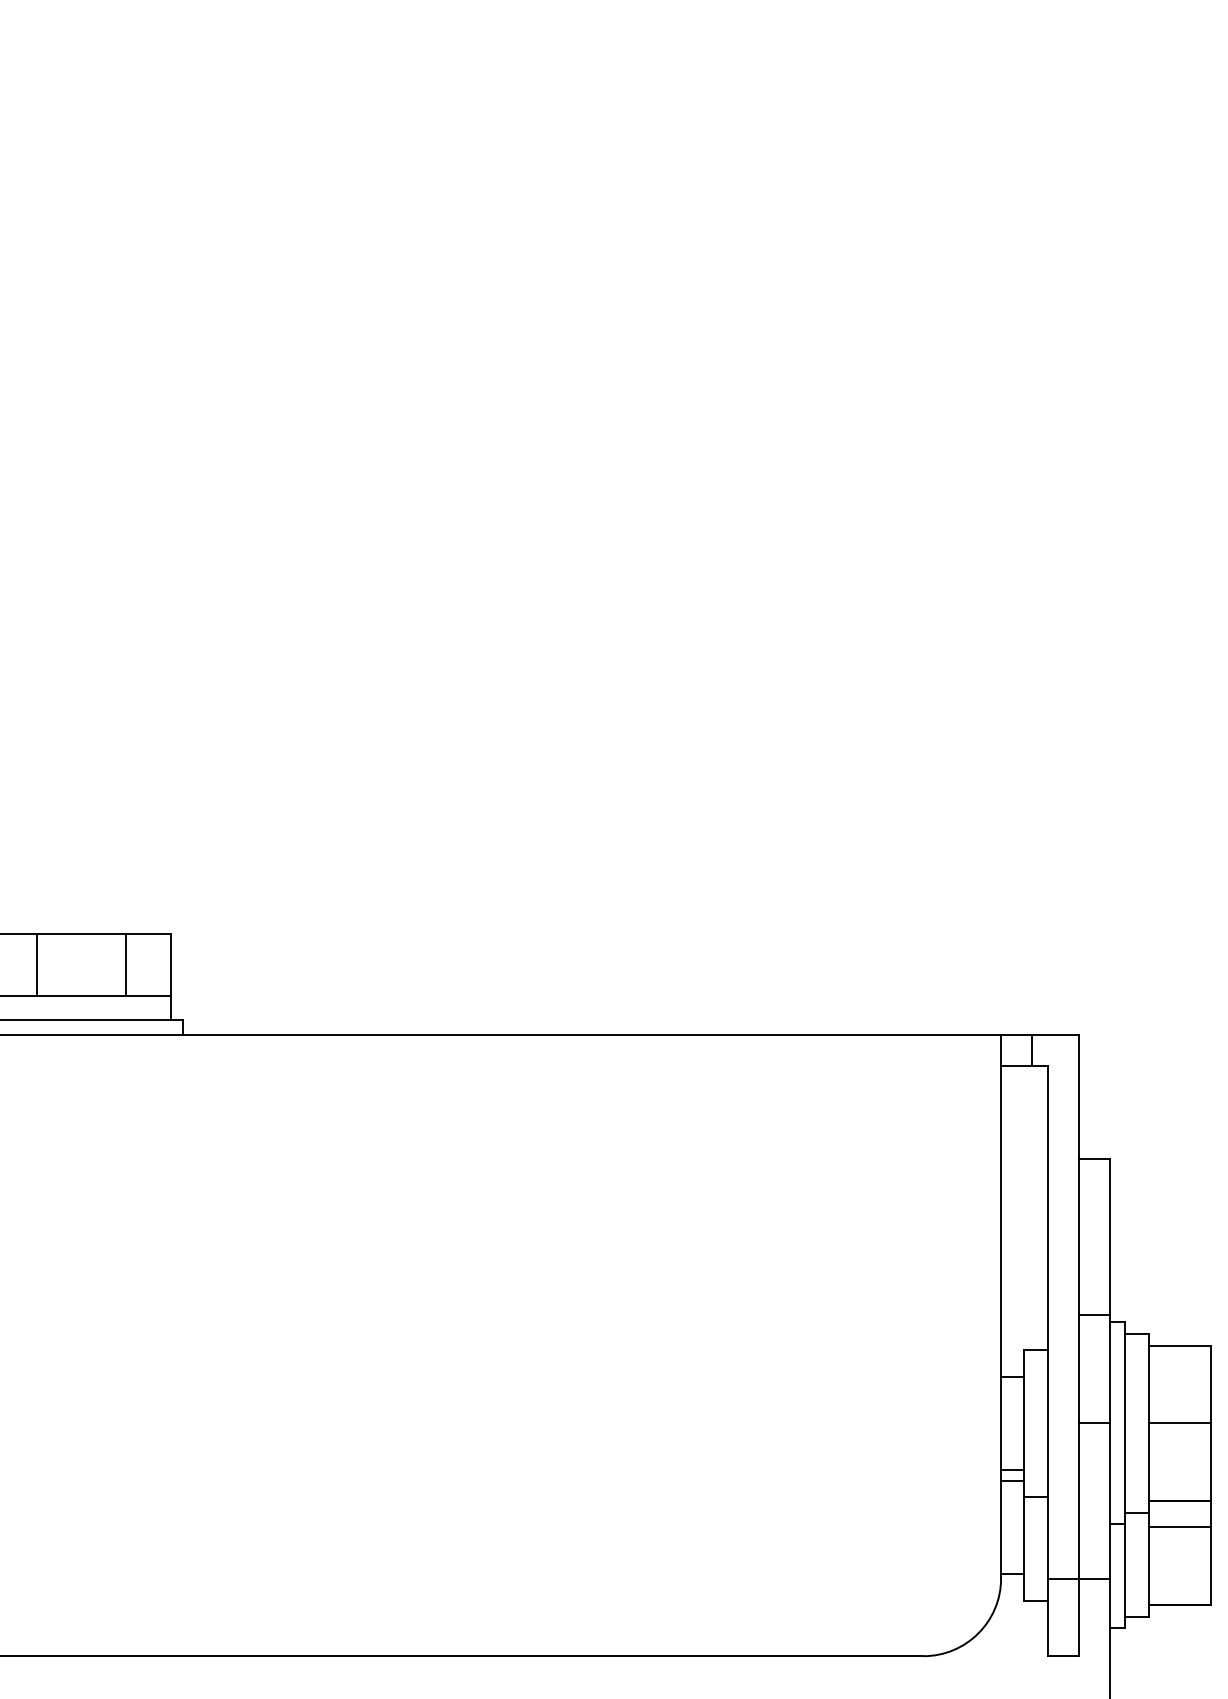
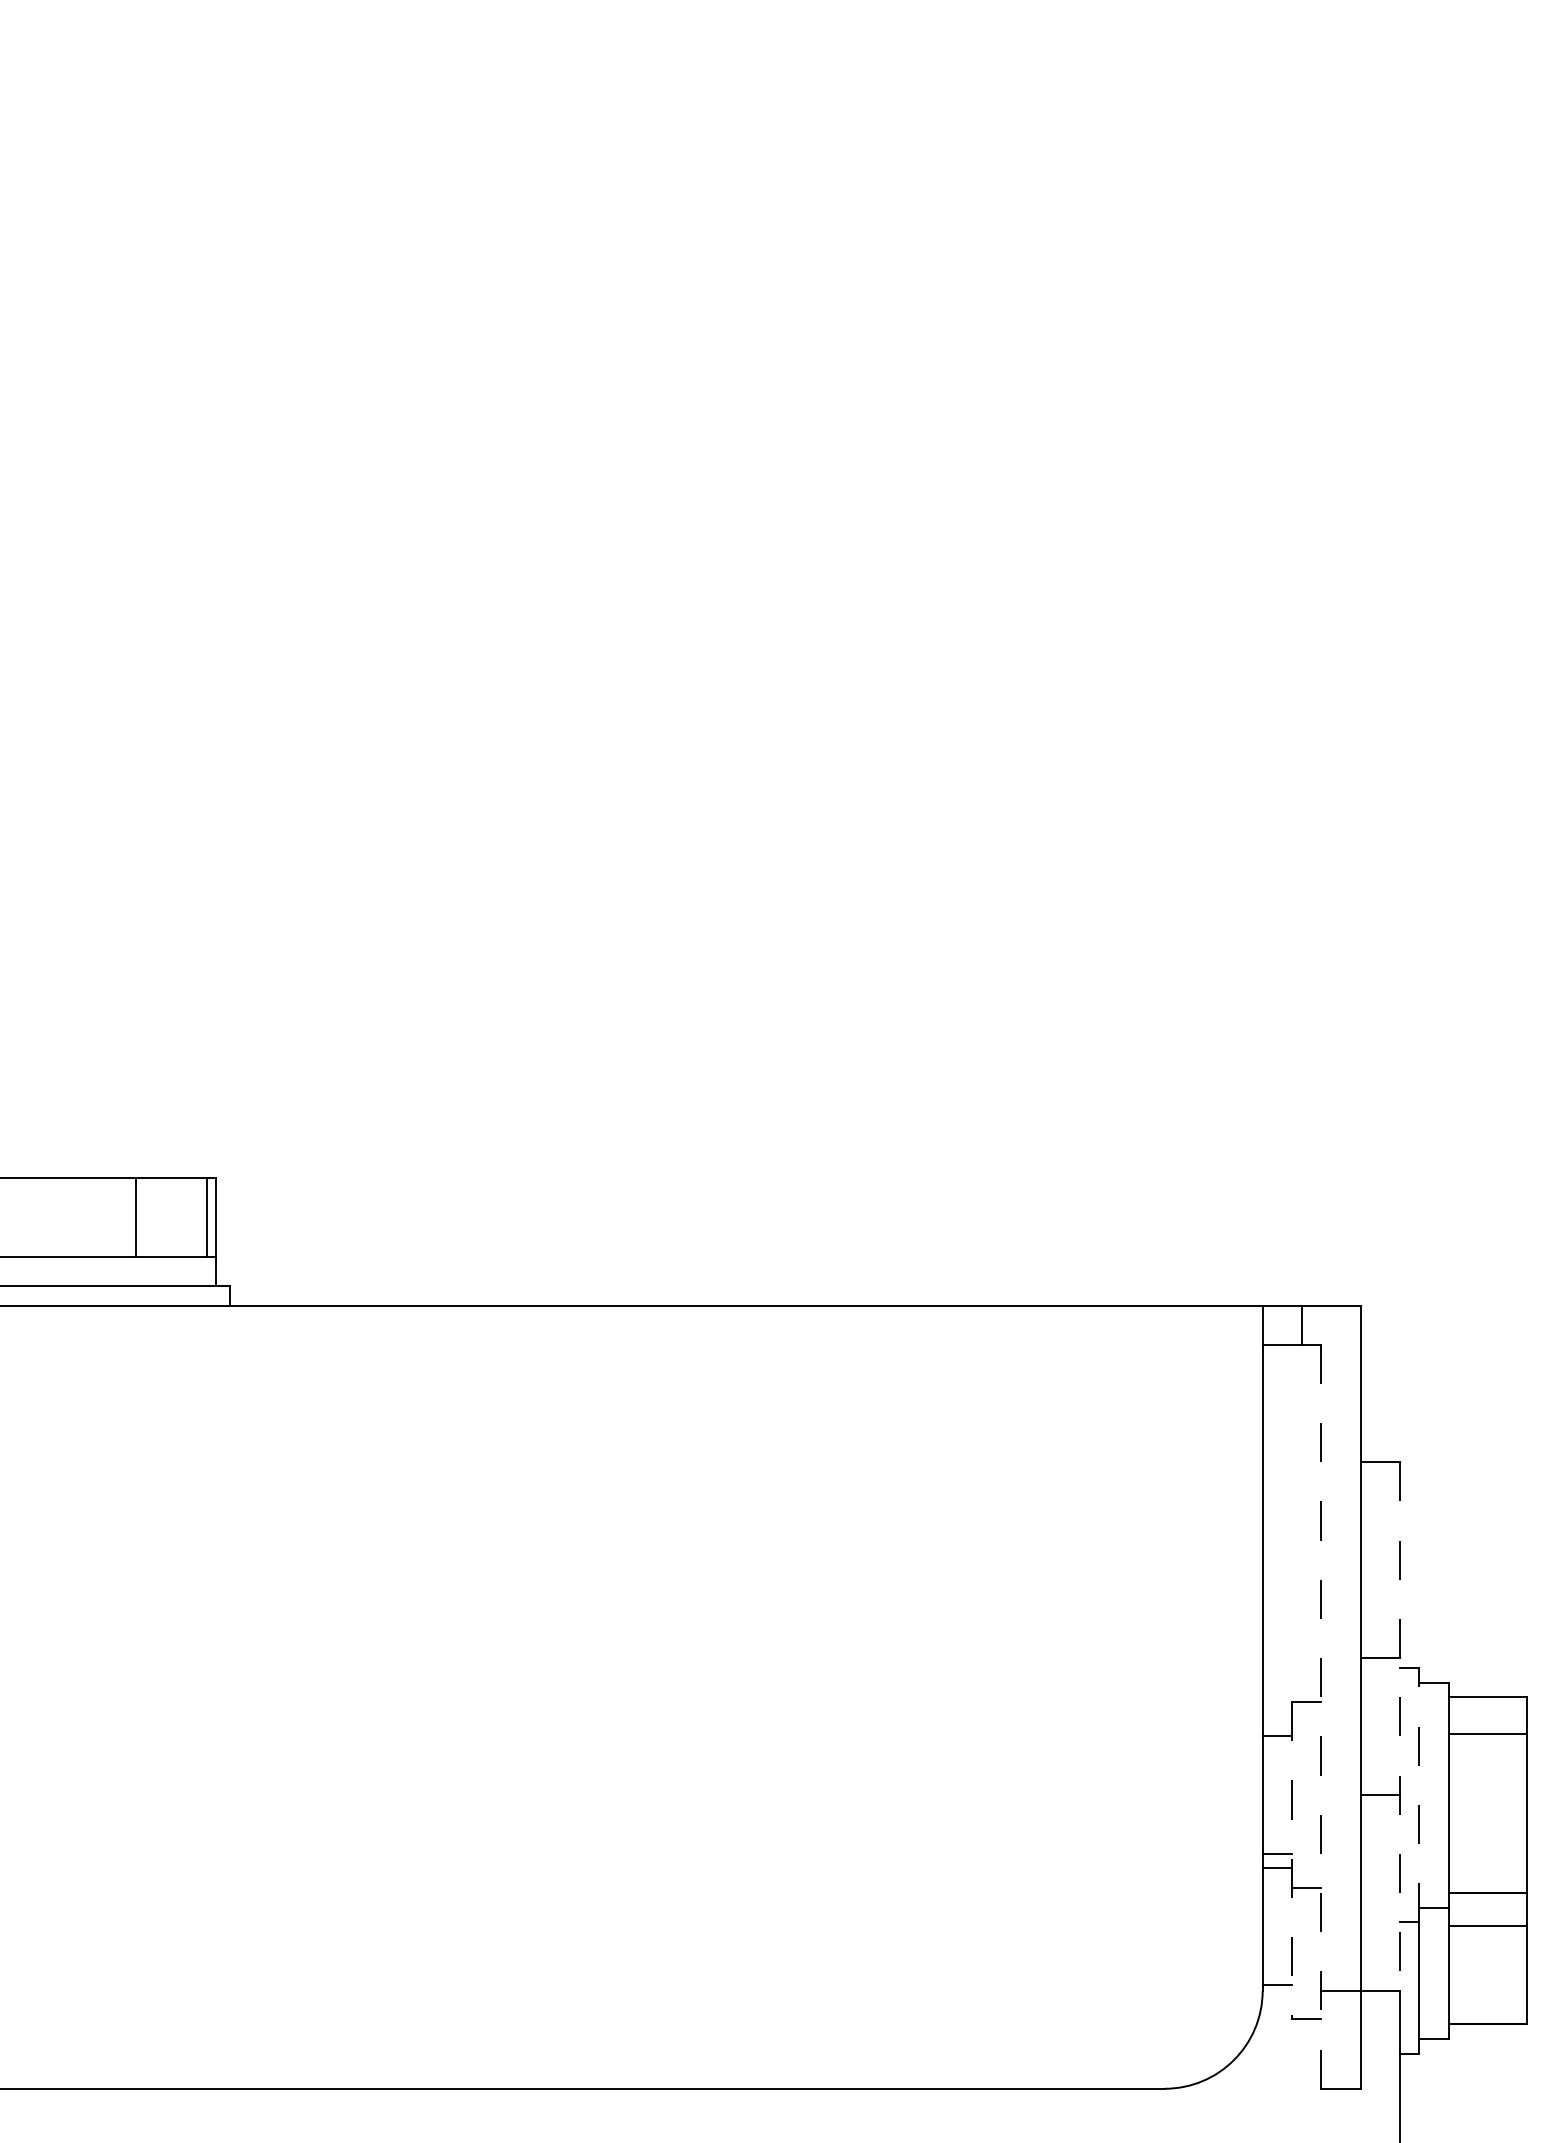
line: (36, 965) -> (135, 1217), moved
line: (126, 965) -> (206, 1217), moved
line: (1047, 1360) -> (1321, 1716), solid -> dashed
line: (1109, 1369) -> (1399, 1727), solid -> dashed
line: (1125, 1422) -> (1419, 1794), solid -> dashed
line: (1179, 1423) -> (1487, 1734), moved
line: (1024, 1475) -> (1292, 1860), solid -> dashed

